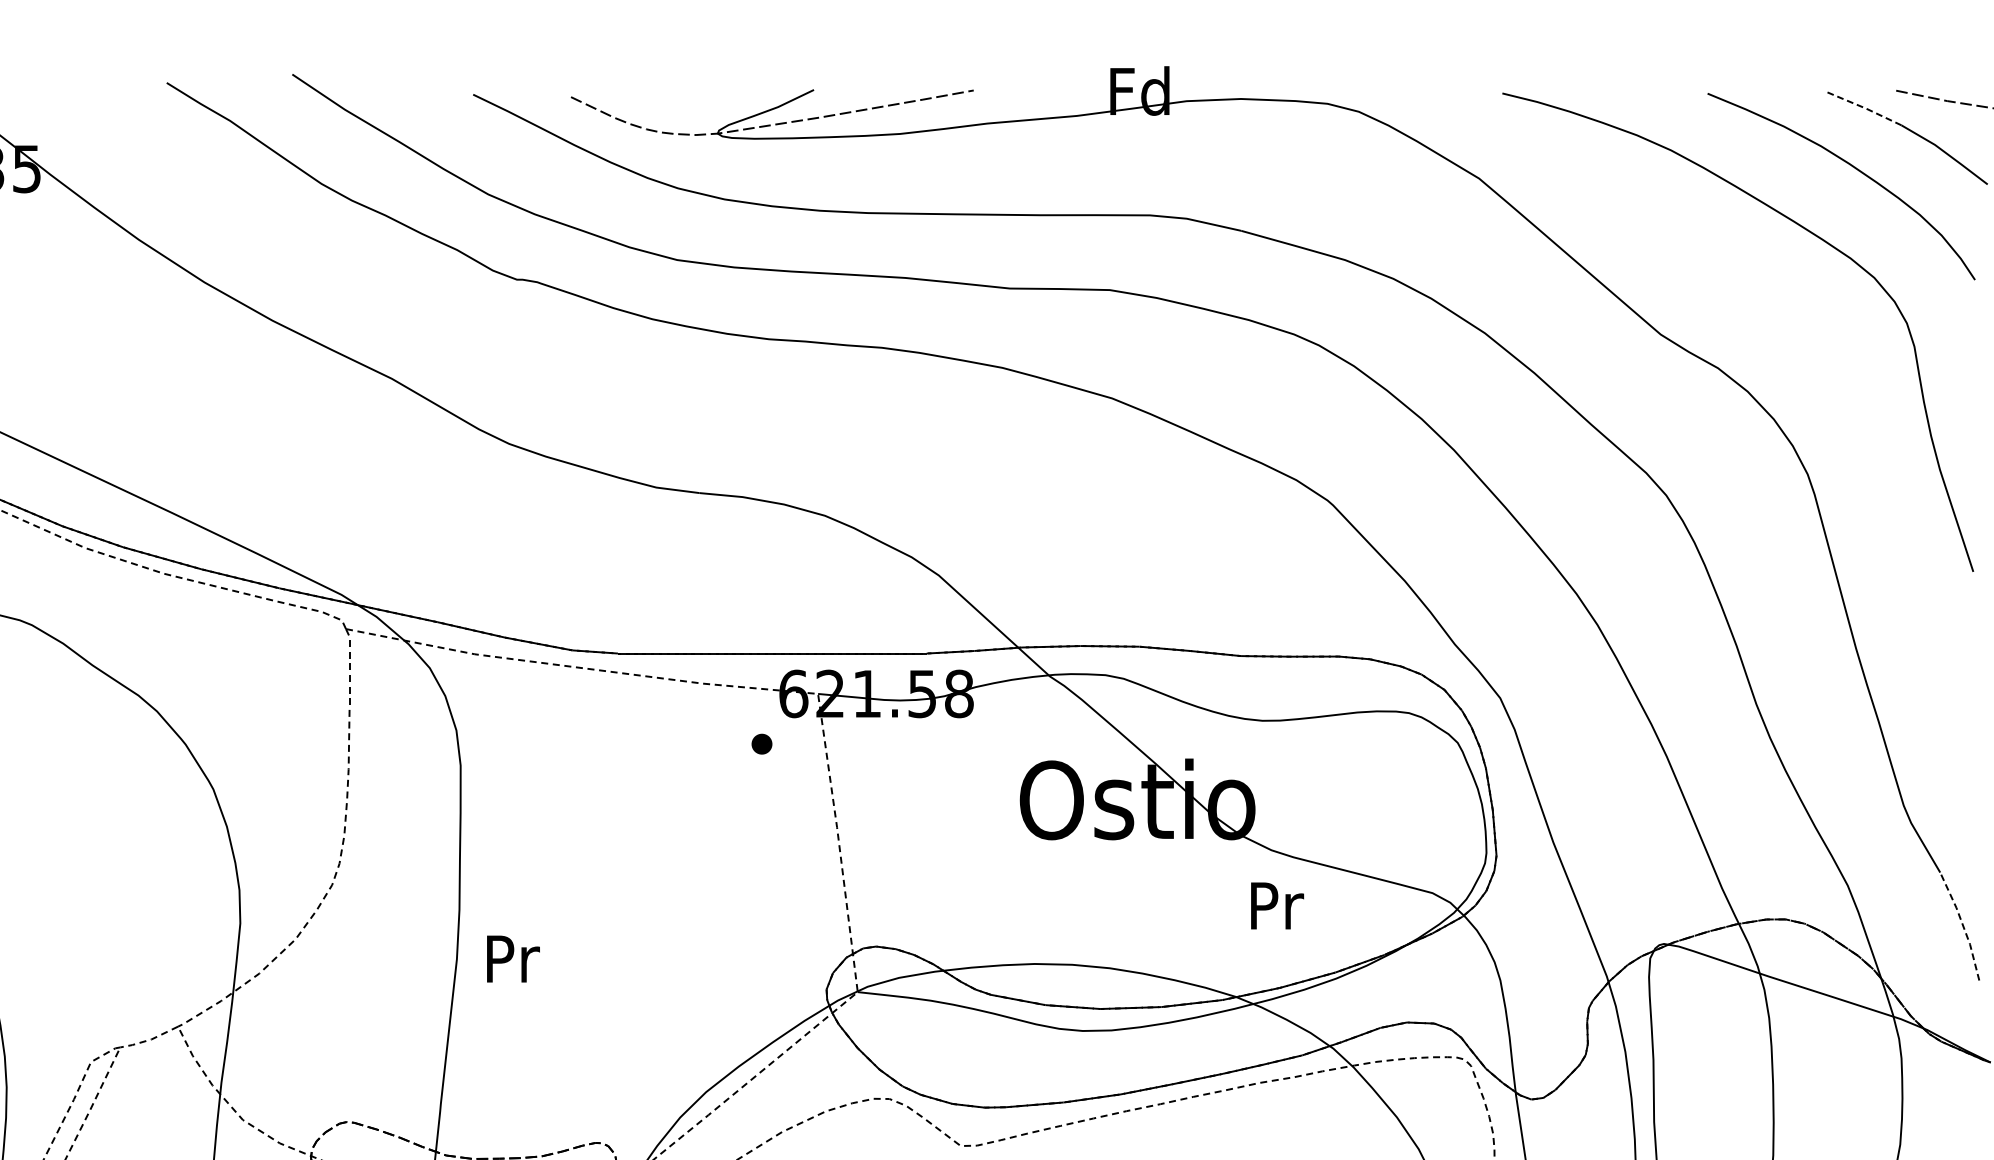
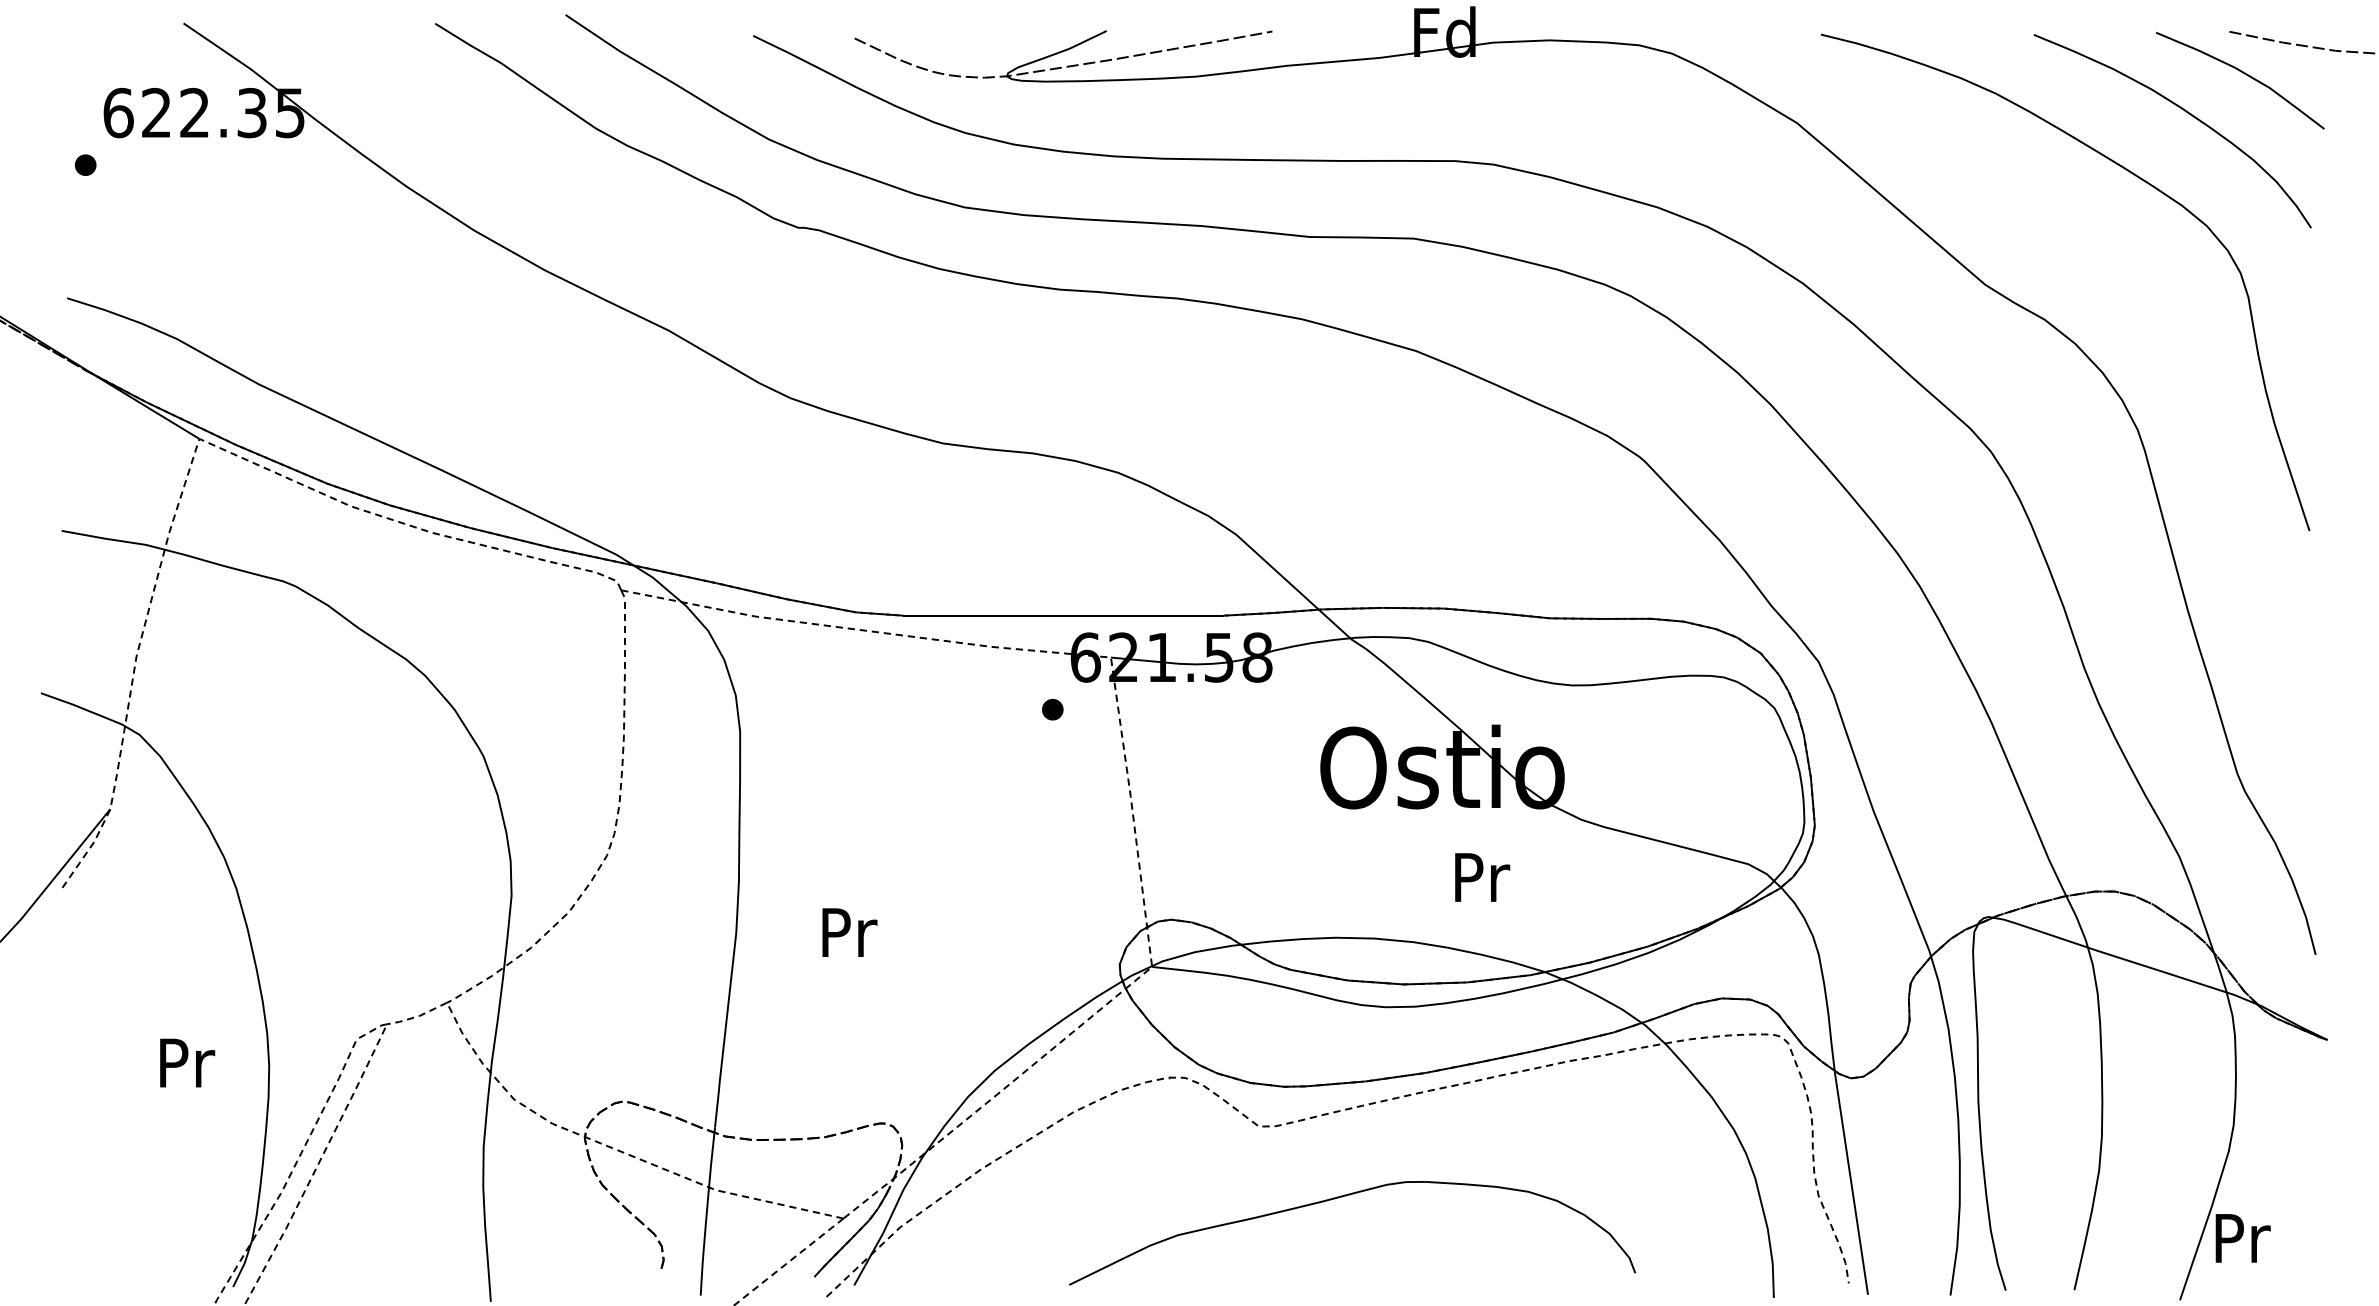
line: (1863, 107) -> (2195, 49), dashed -> solid
text: (1277, 905) -> (1482, 877), moved
line: (1962, 925) -> (2298, 897), dashed -> solid
text: (513, 958) -> (849, 932), moved

